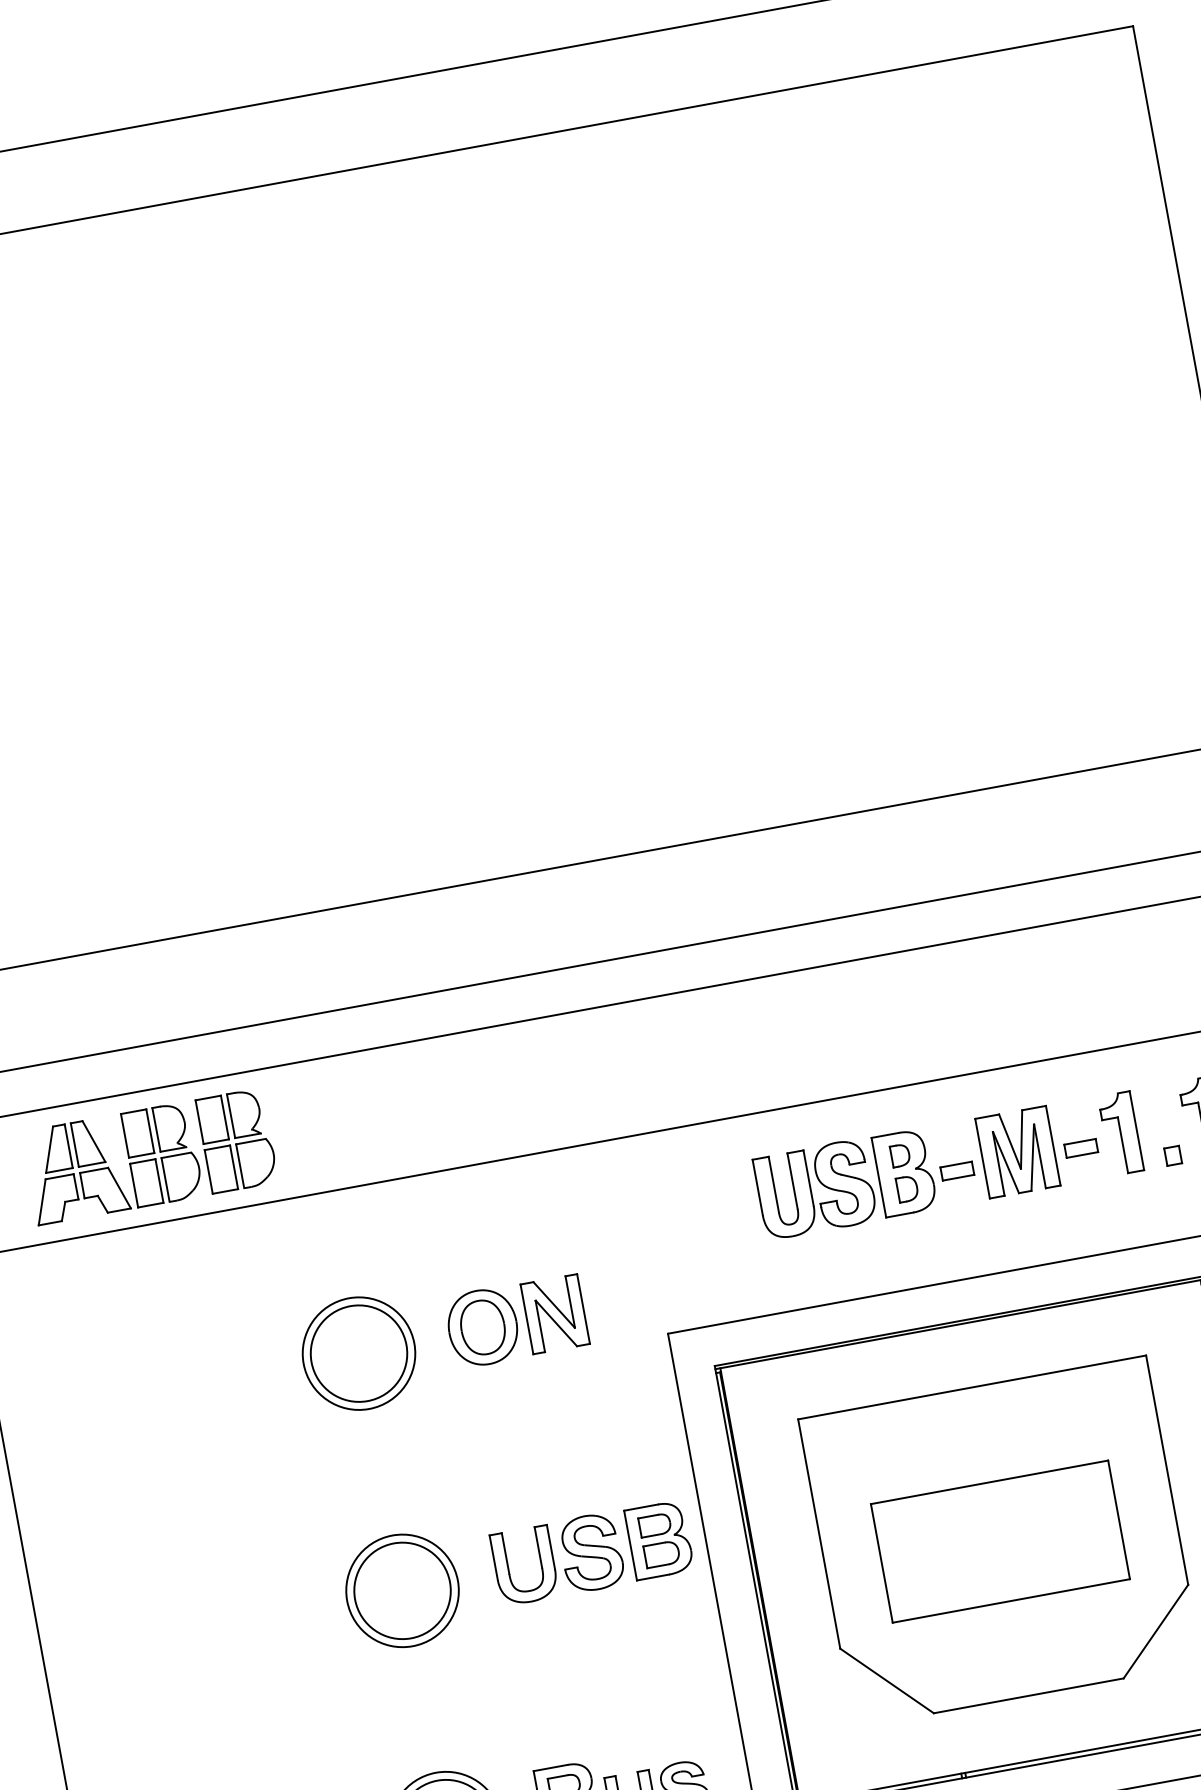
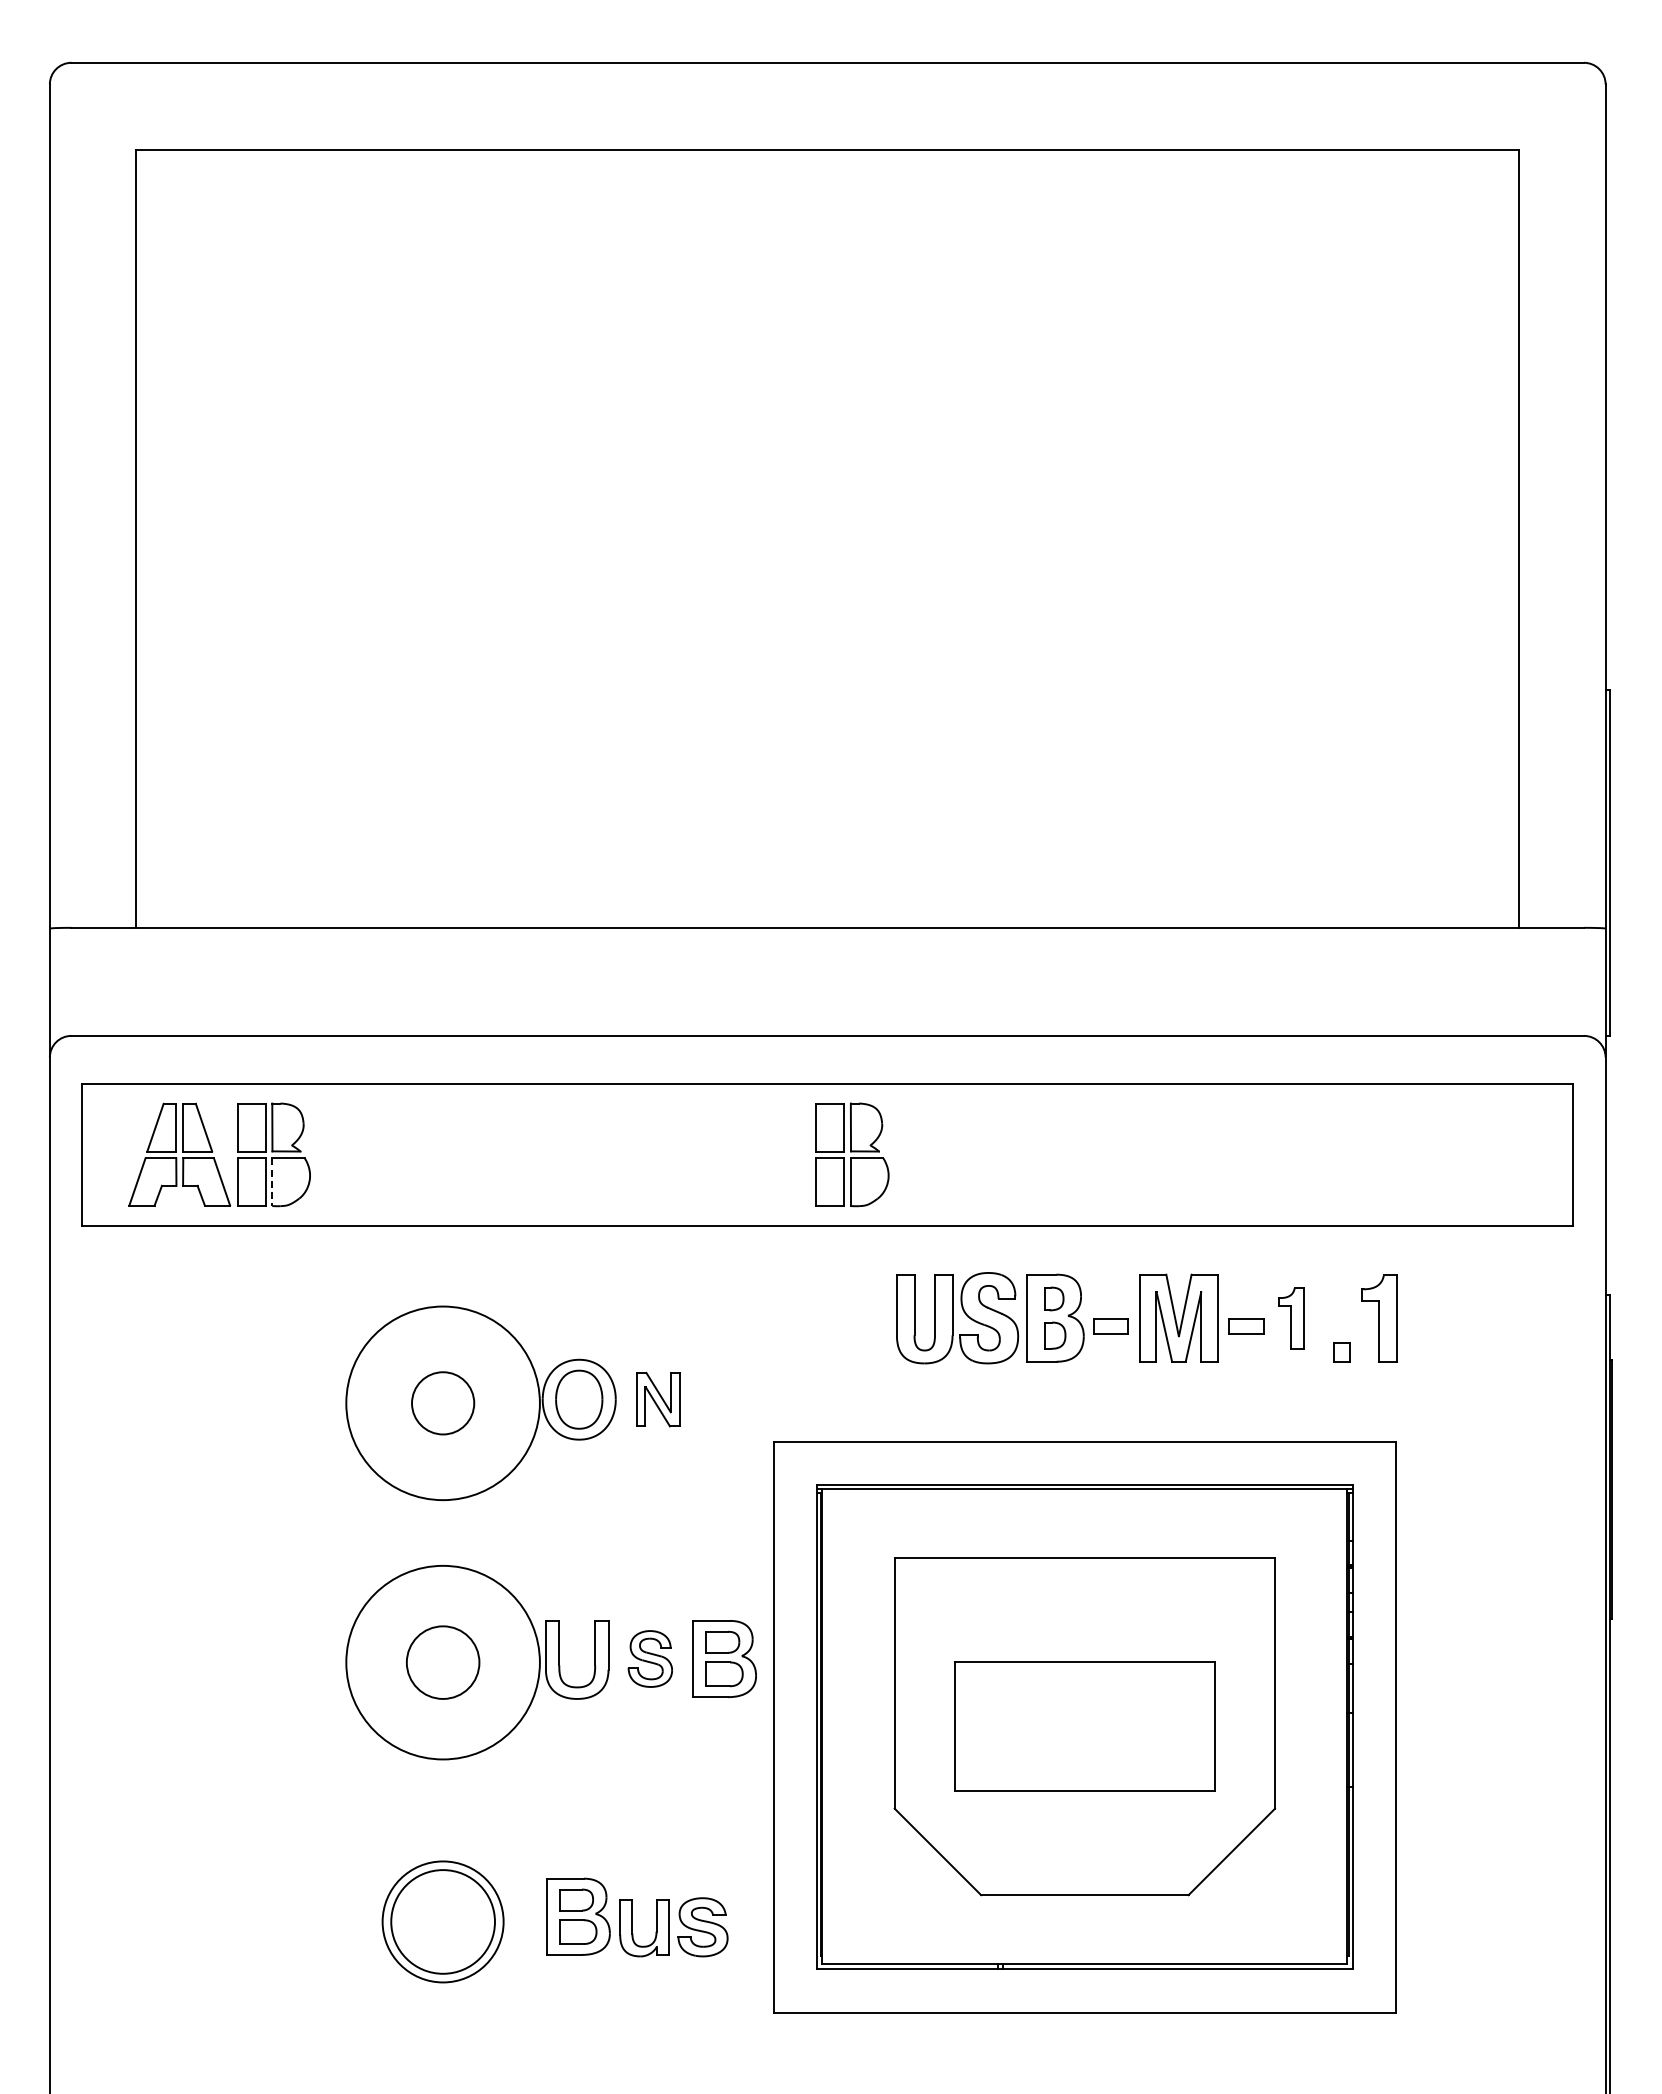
part: (1120, 1133) -> (1291, 1318), size x0.7
part: (237, 1140) -> (852, 1154), moved
line: (165, 1180) -> (272, 1182), solid -> dashed
part: (554, 1314) -> (657, 1399), size x0.7
circle: (358, 1352) -> (442, 1402), size x1.6
circle: (358, 1353) -> (442, 1403), size x0.6
part: (591, 1552) -> (650, 1658), size x0.7
circle: (401, 1590) -> (442, 1662), size x0.7
circle: (401, 1590) -> (442, 1662), size x1.6

